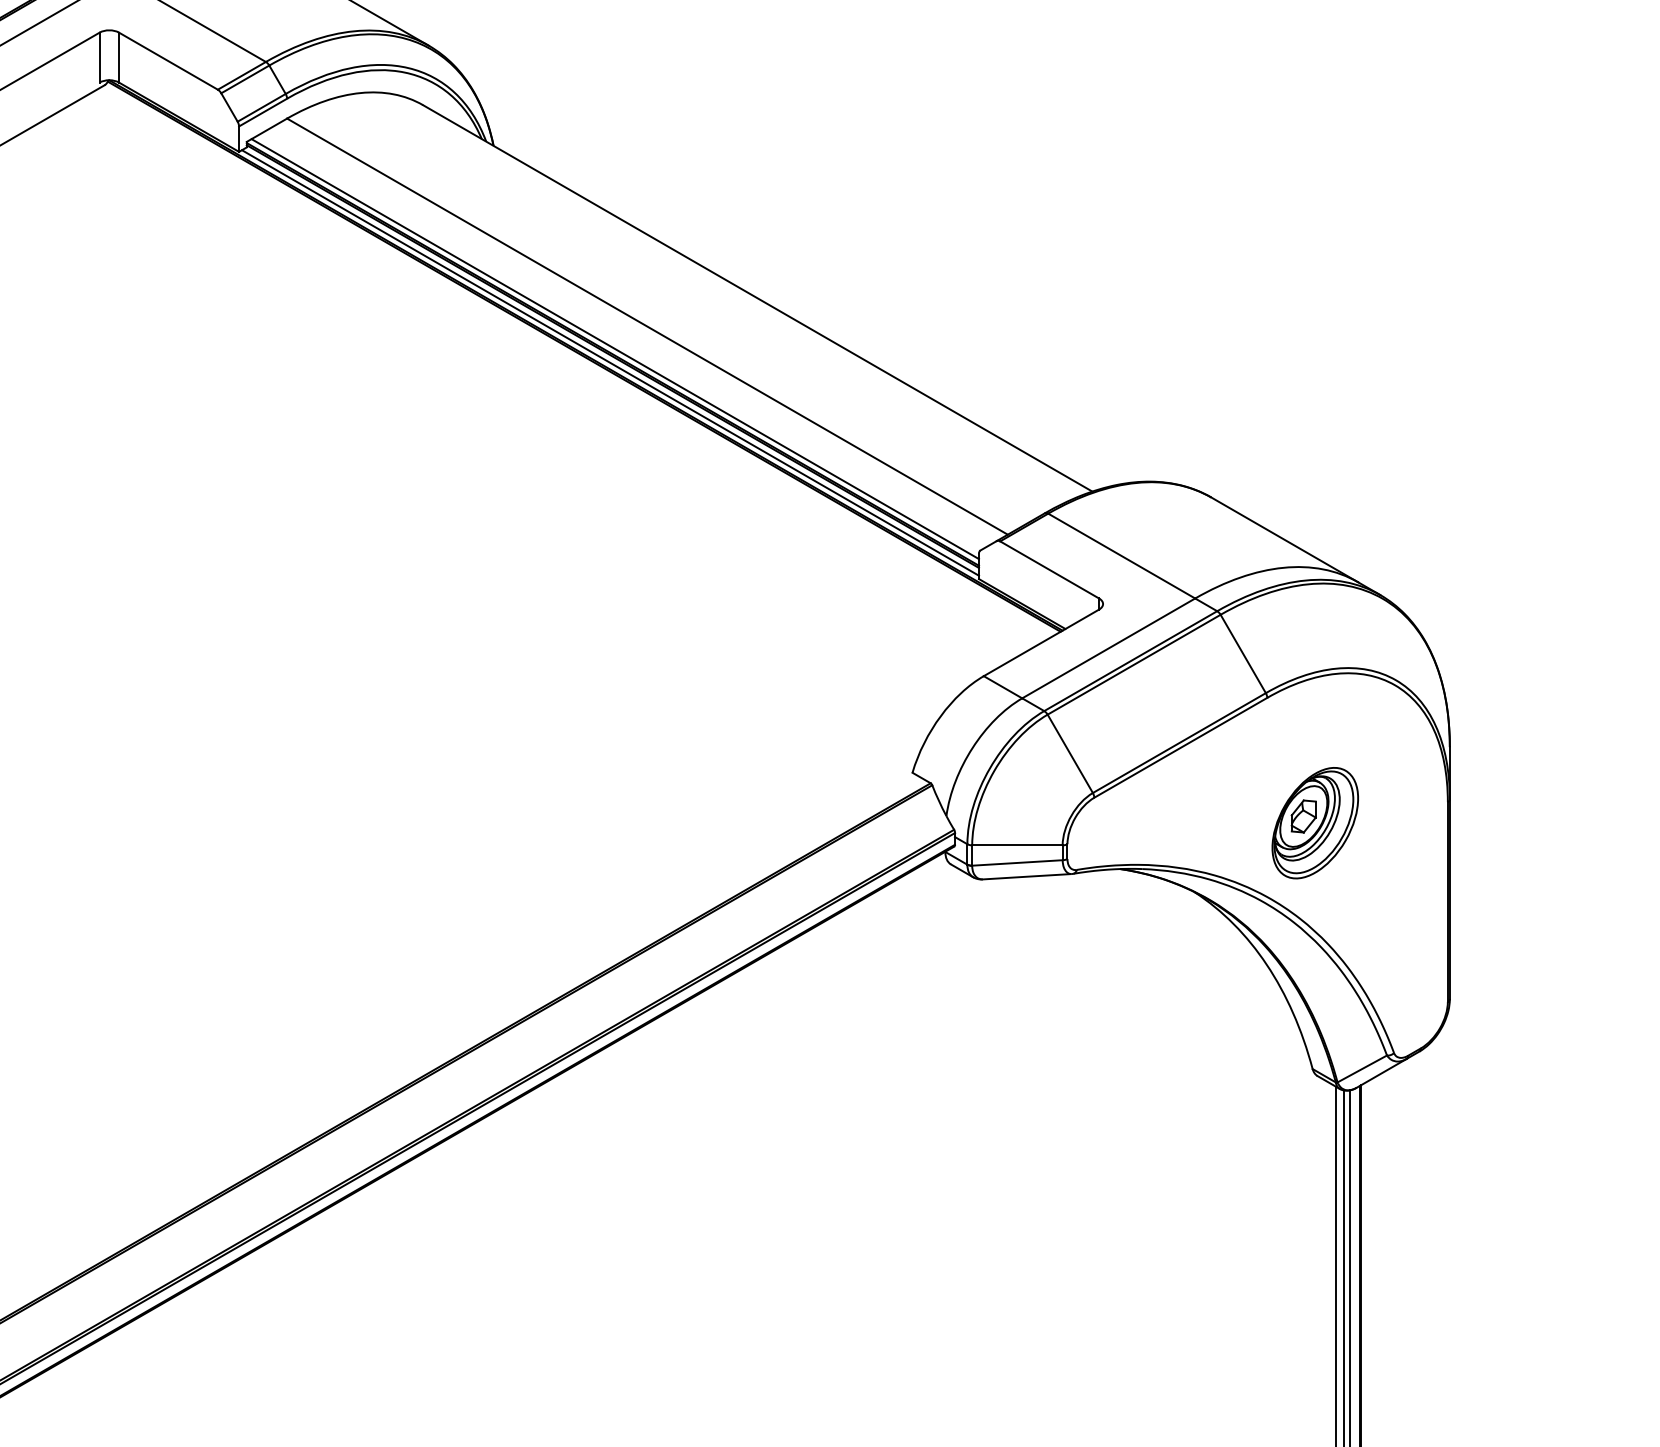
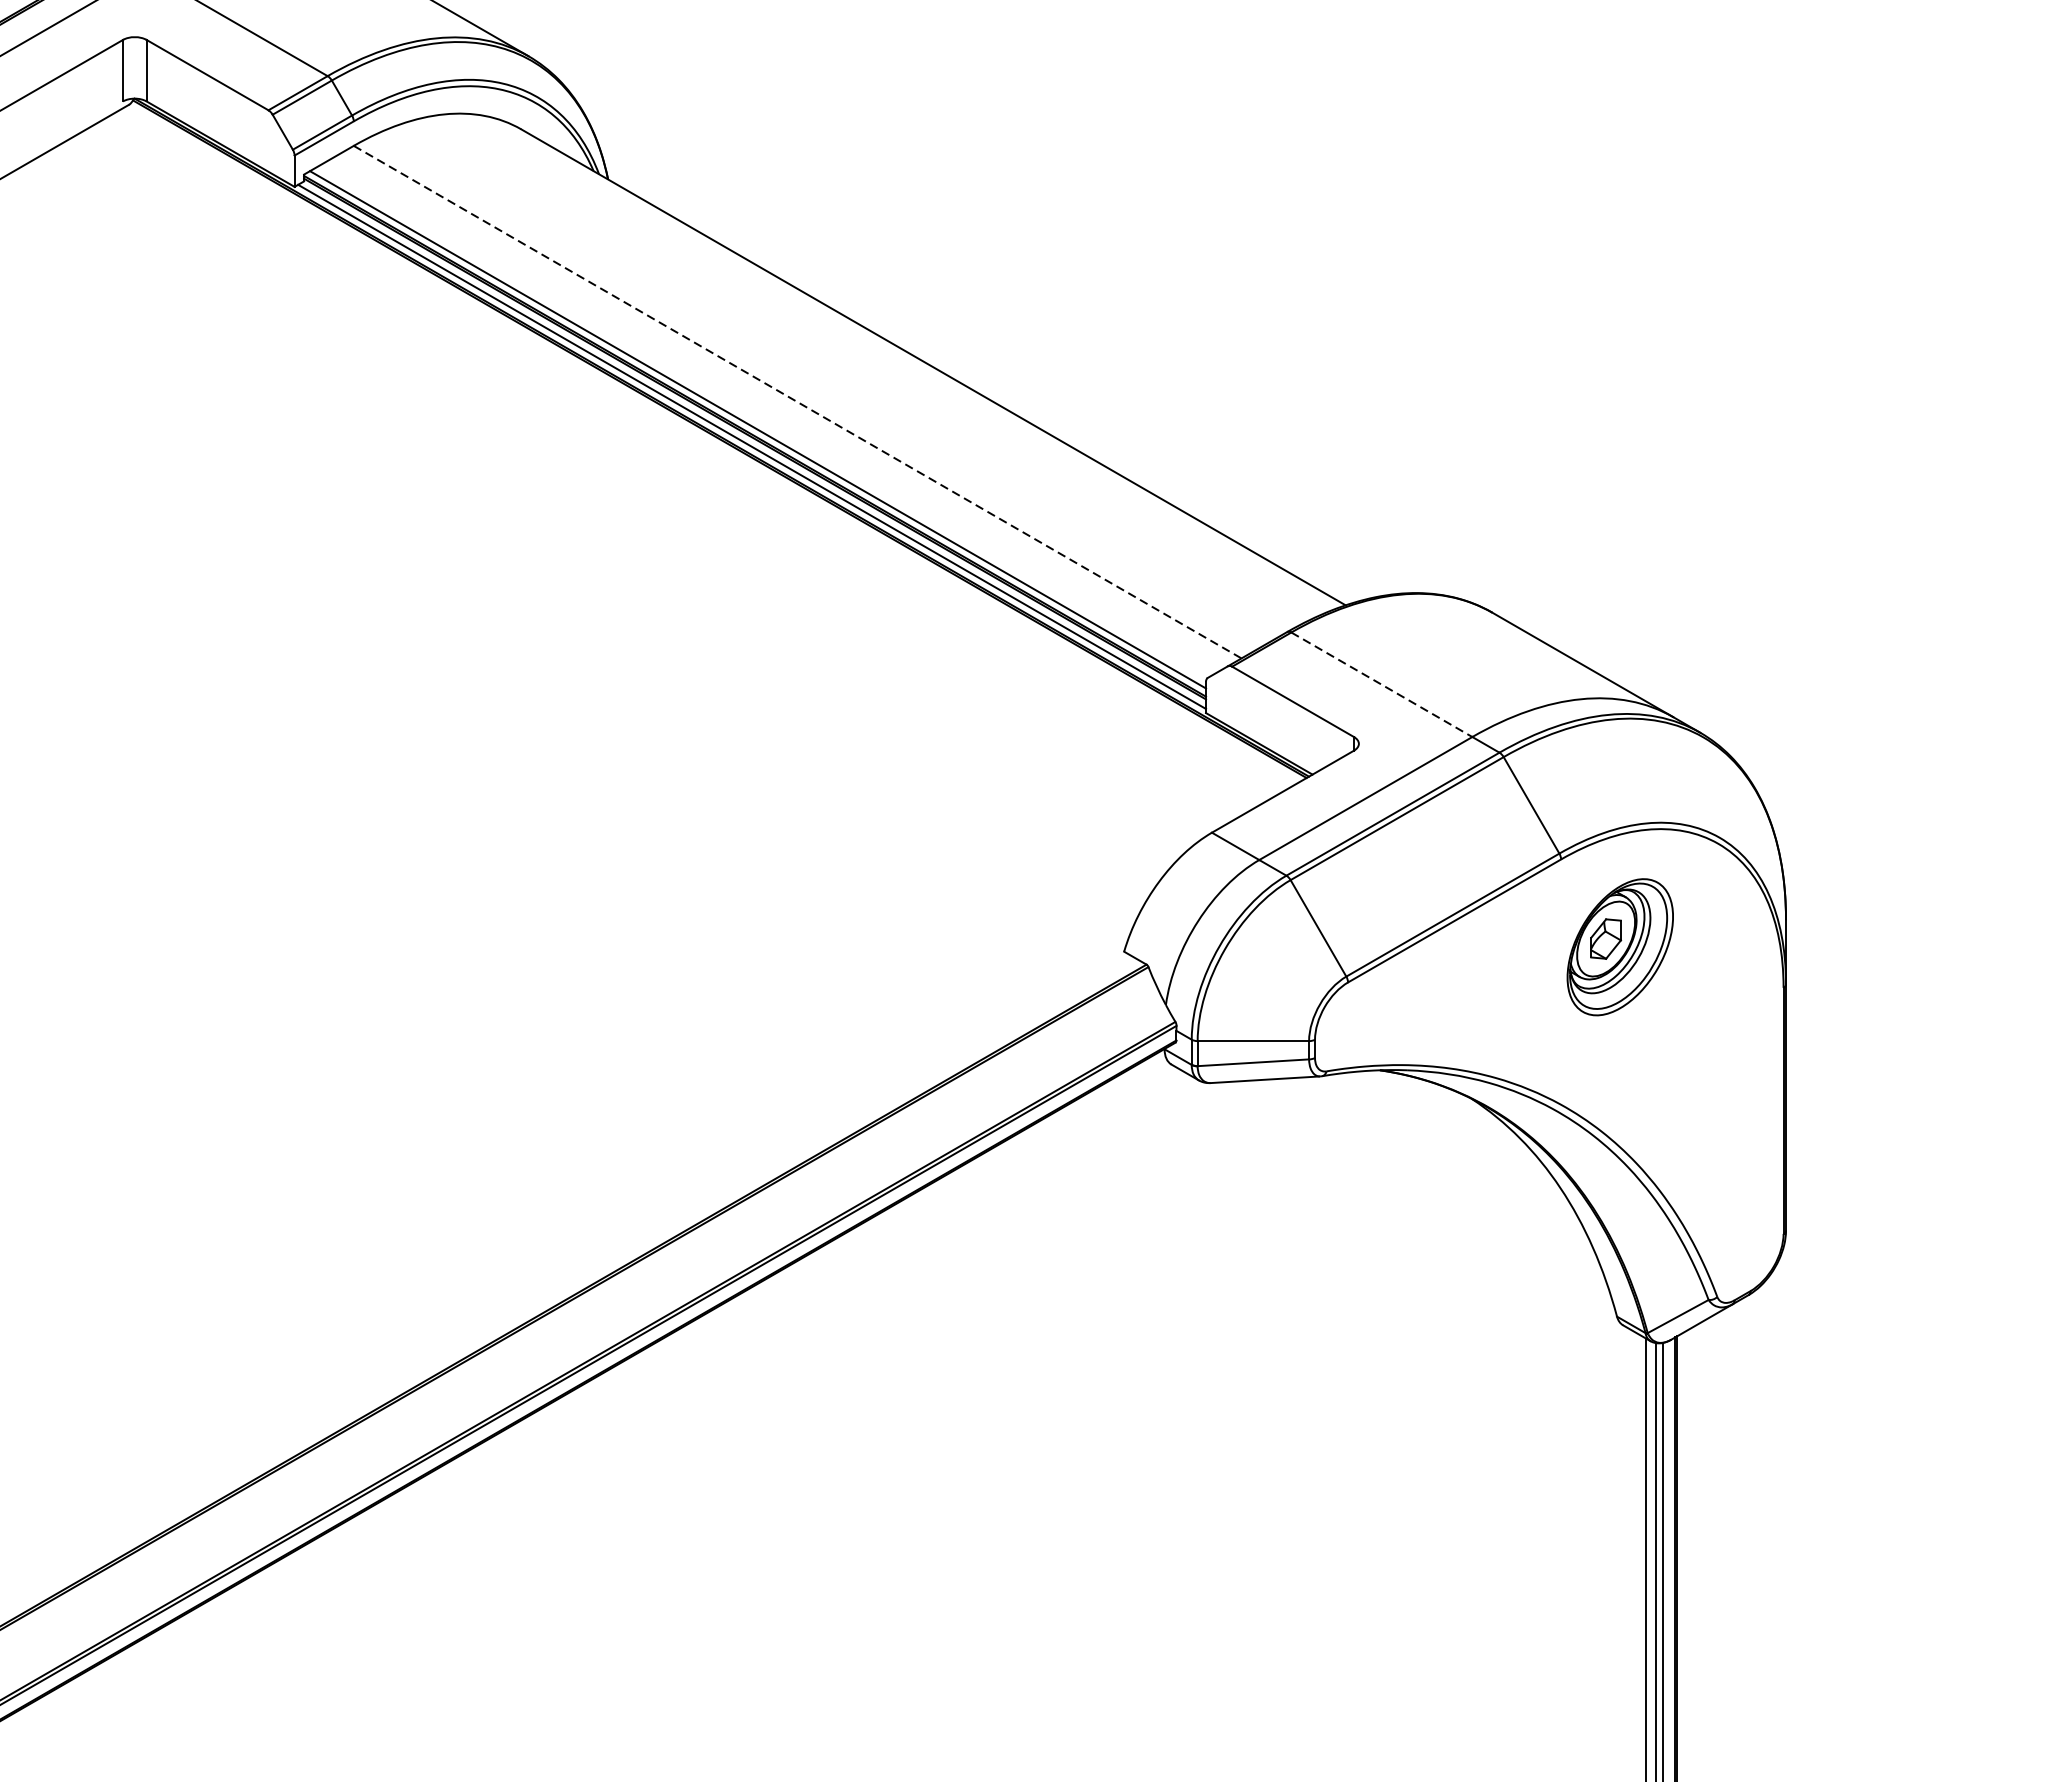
line: (647, 326) -> (797, 401), solid -> dashed
line: (1121, 556) -> (1381, 685), solid -> dashed
part: (1314, 823) -> (1619, 947), moved

